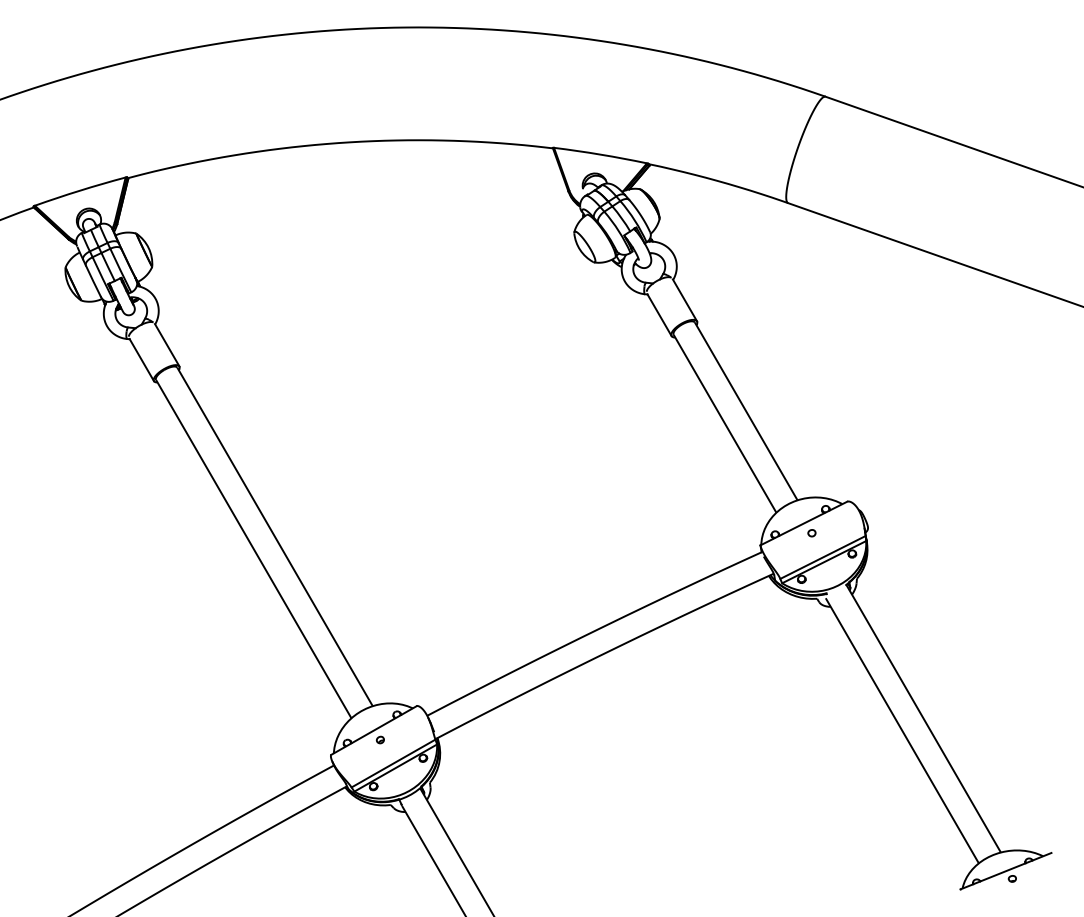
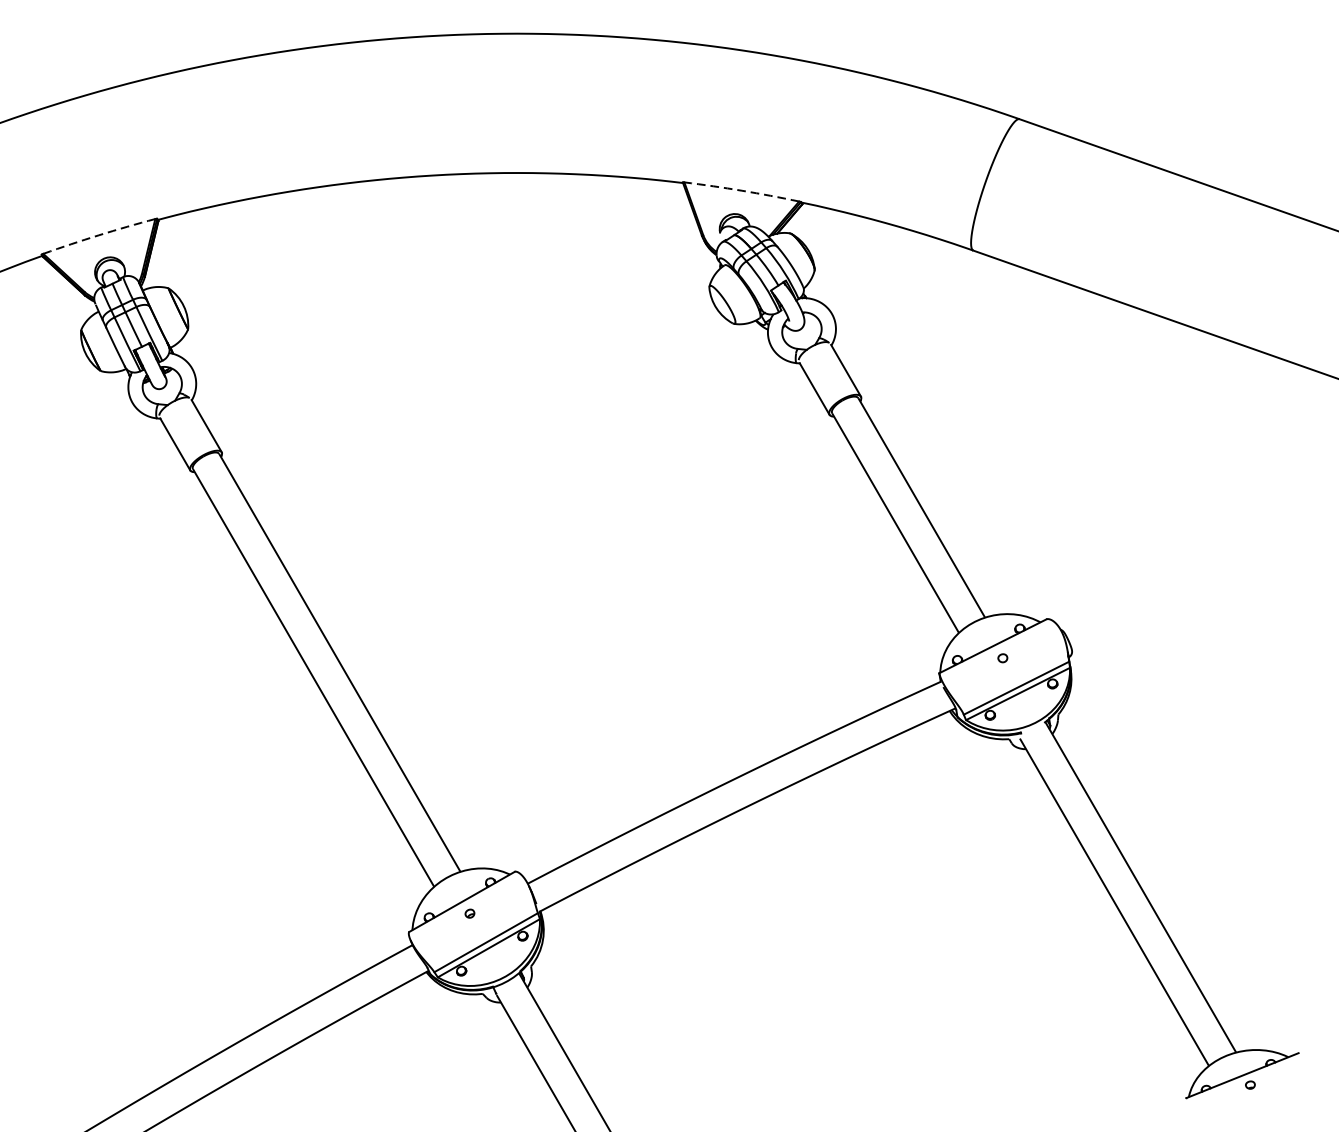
arc: (600, 154) -> (741, 190), solid -> dashed
arc: (80, 190) -> (99, 235), solid -> dashed

